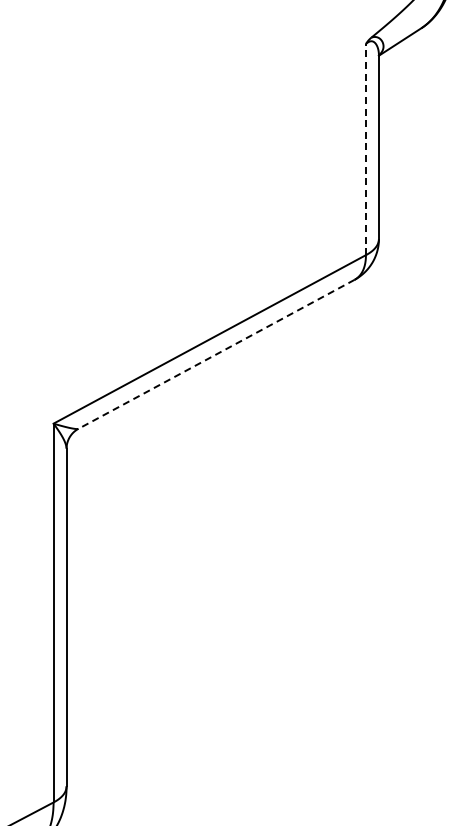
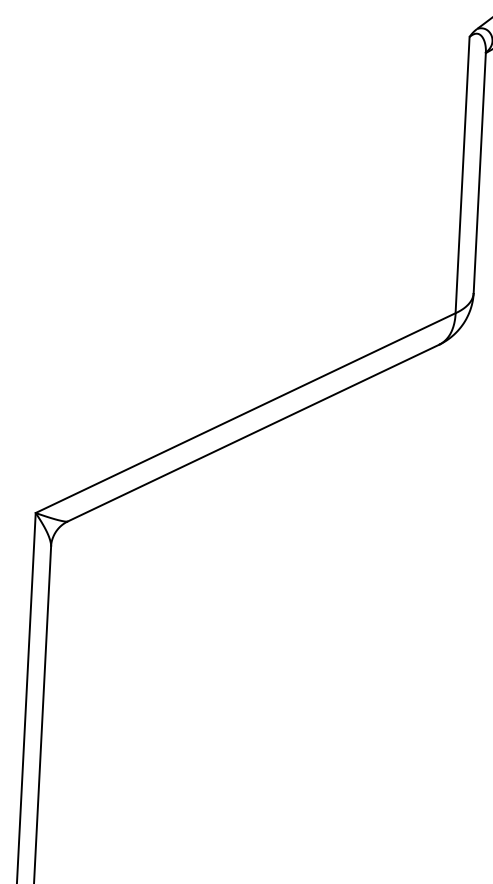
line: (365, 149) -> (462, 174), dashed -> solid
line: (216, 354) -> (253, 433), dashed -> solid

